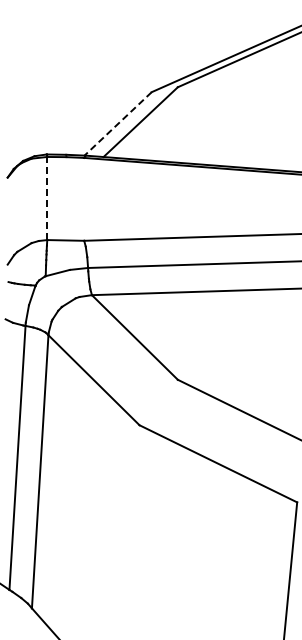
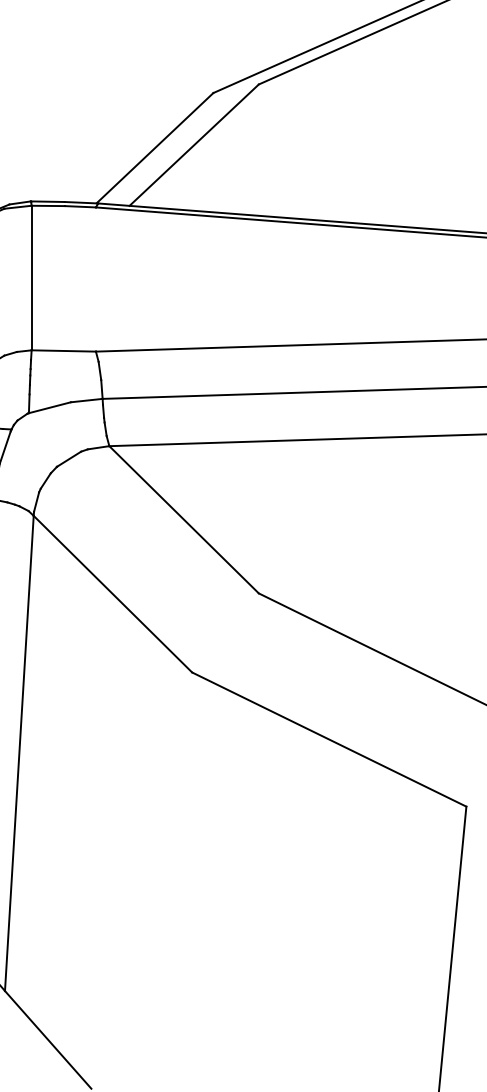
line: (117, 124) -> (153, 149), dashed -> solid
line: (47, 198) -> (32, 278), dashed -> solid

